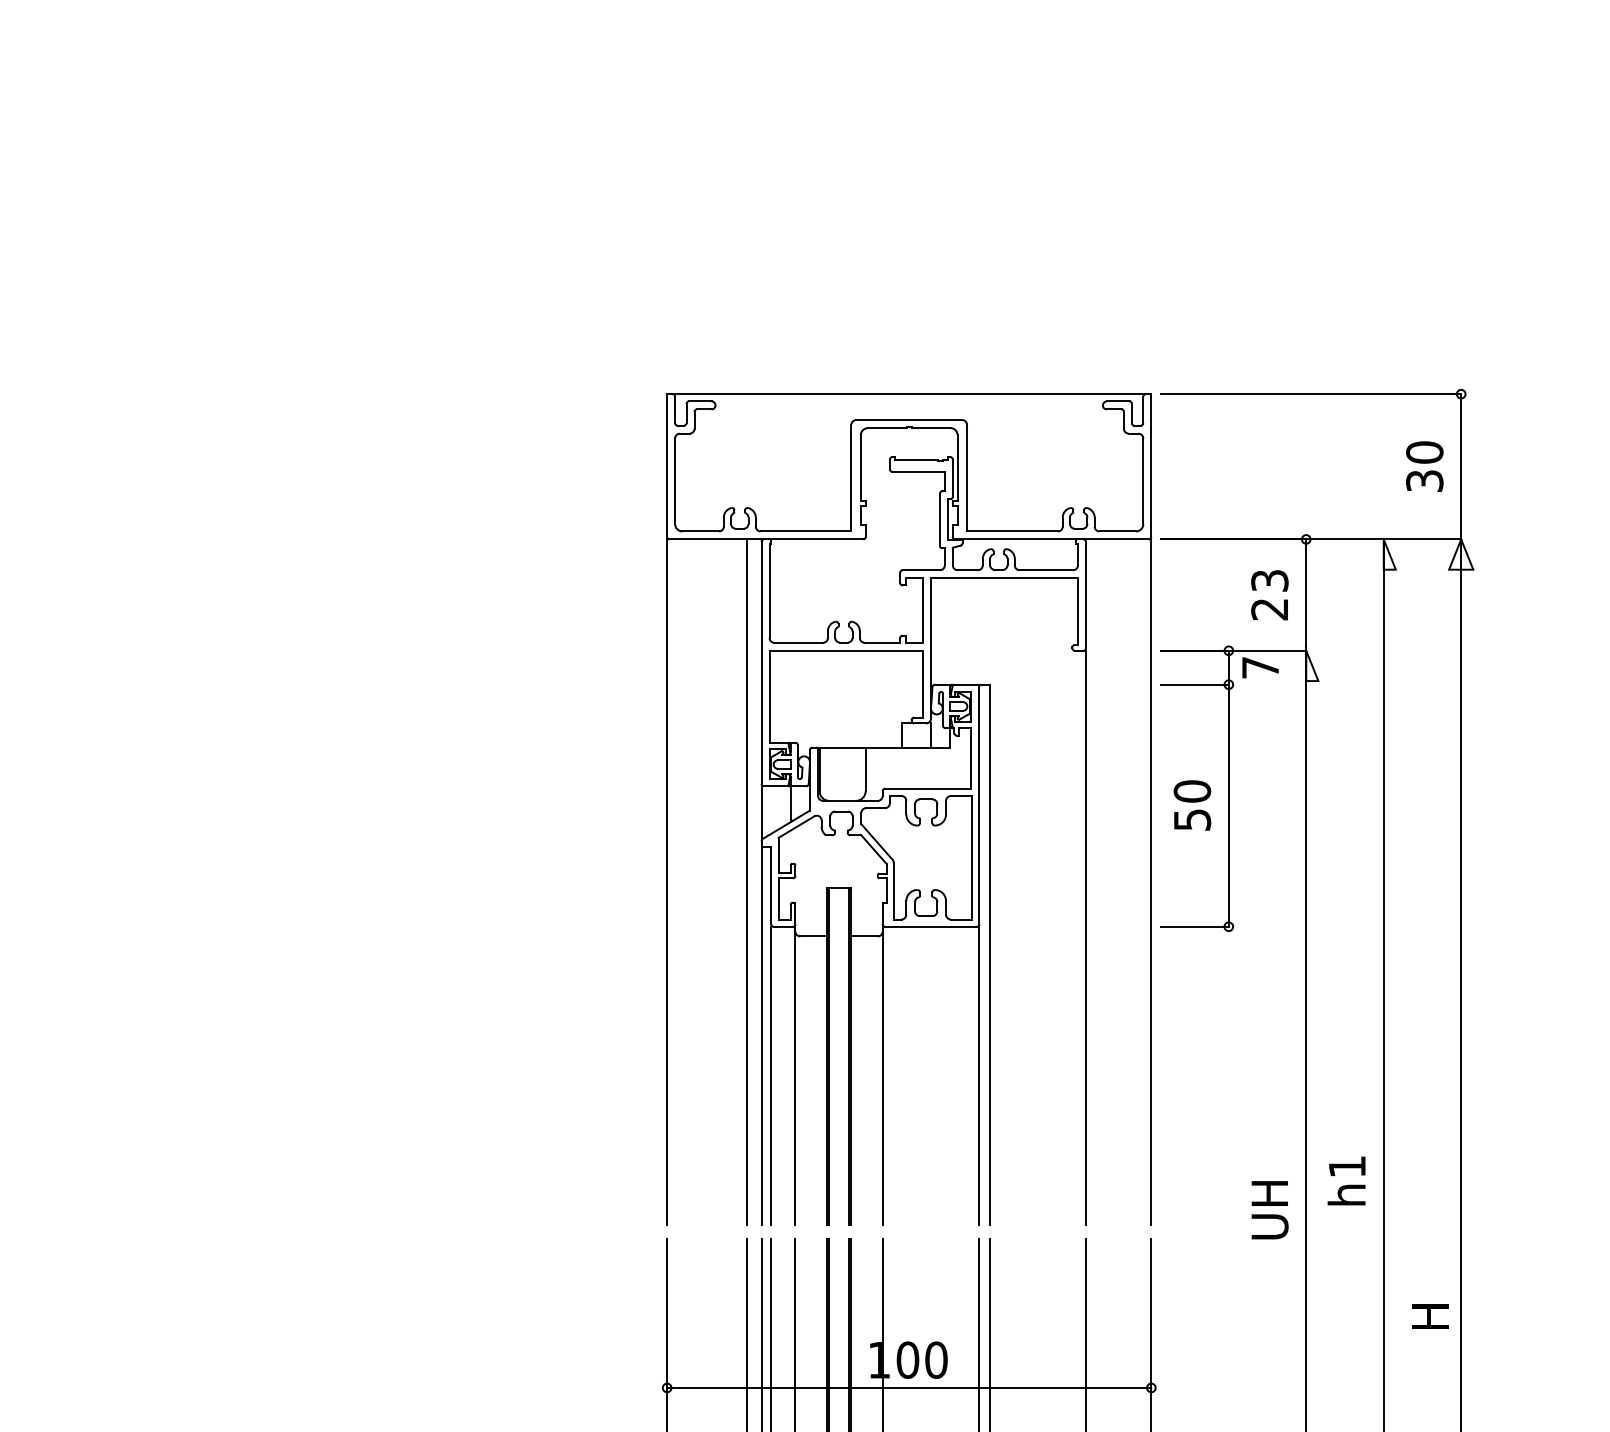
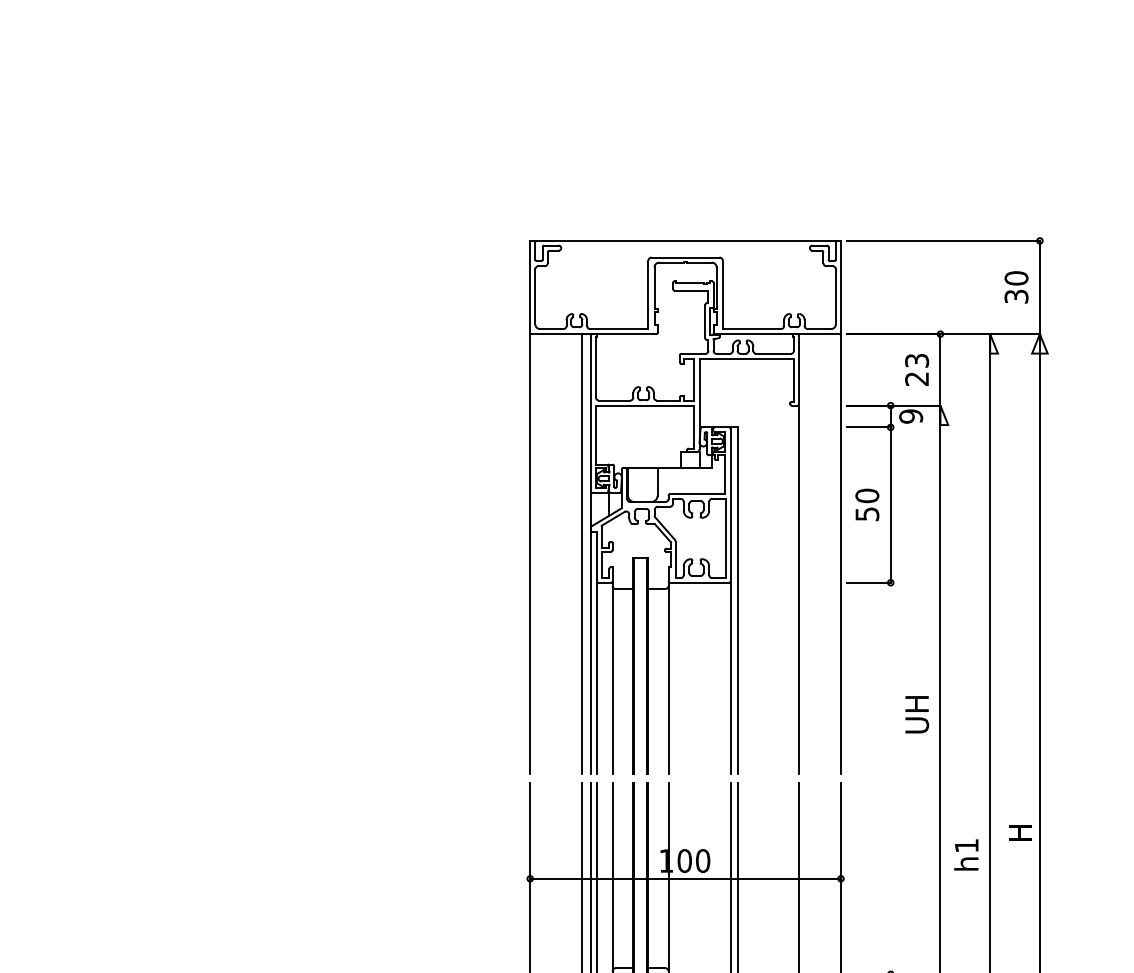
text: (1261, 667) -> (911, 416), 7 -> 9
text: (1346, 1180) -> (966, 854), moved
text: (1270, 1209) -> (917, 714), moved

